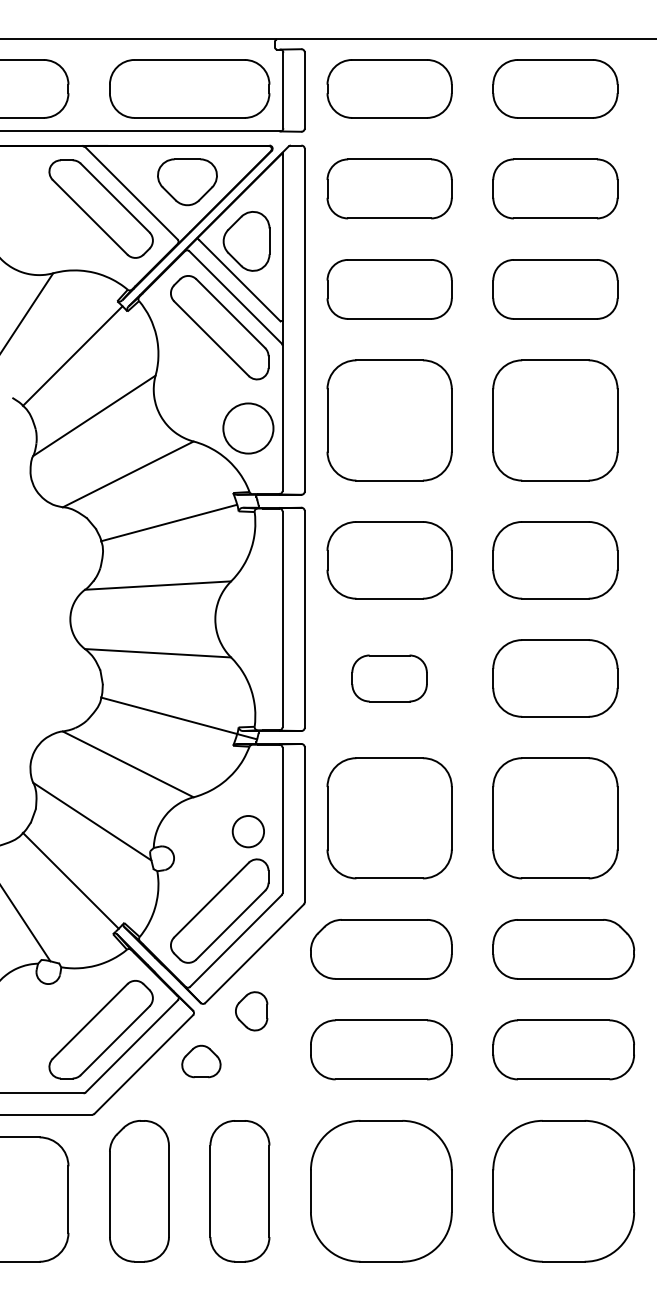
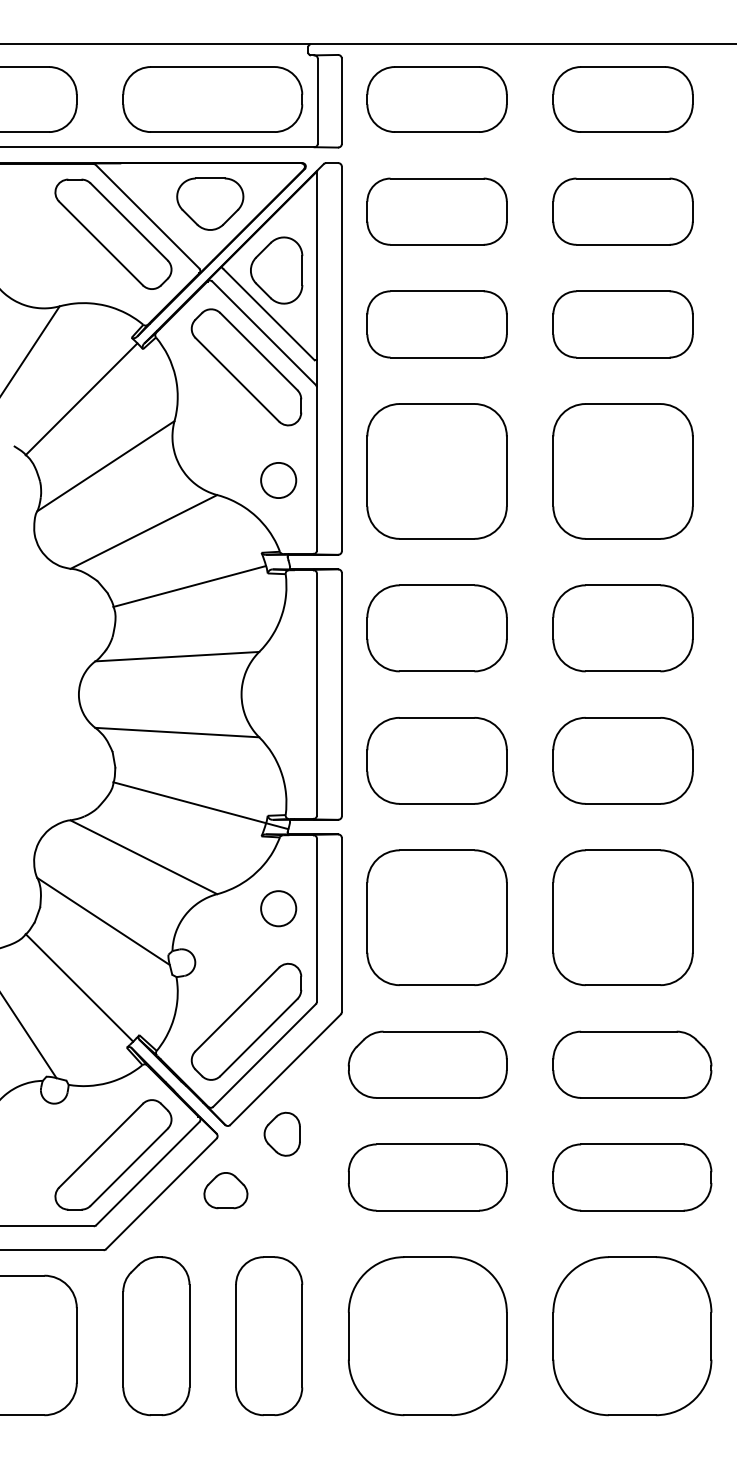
circle: (248, 428) -> (278, 480), size x0.62
part: (389, 678) -> (436, 760), size x1.67
circle: (248, 831) -> (278, 908), moved

